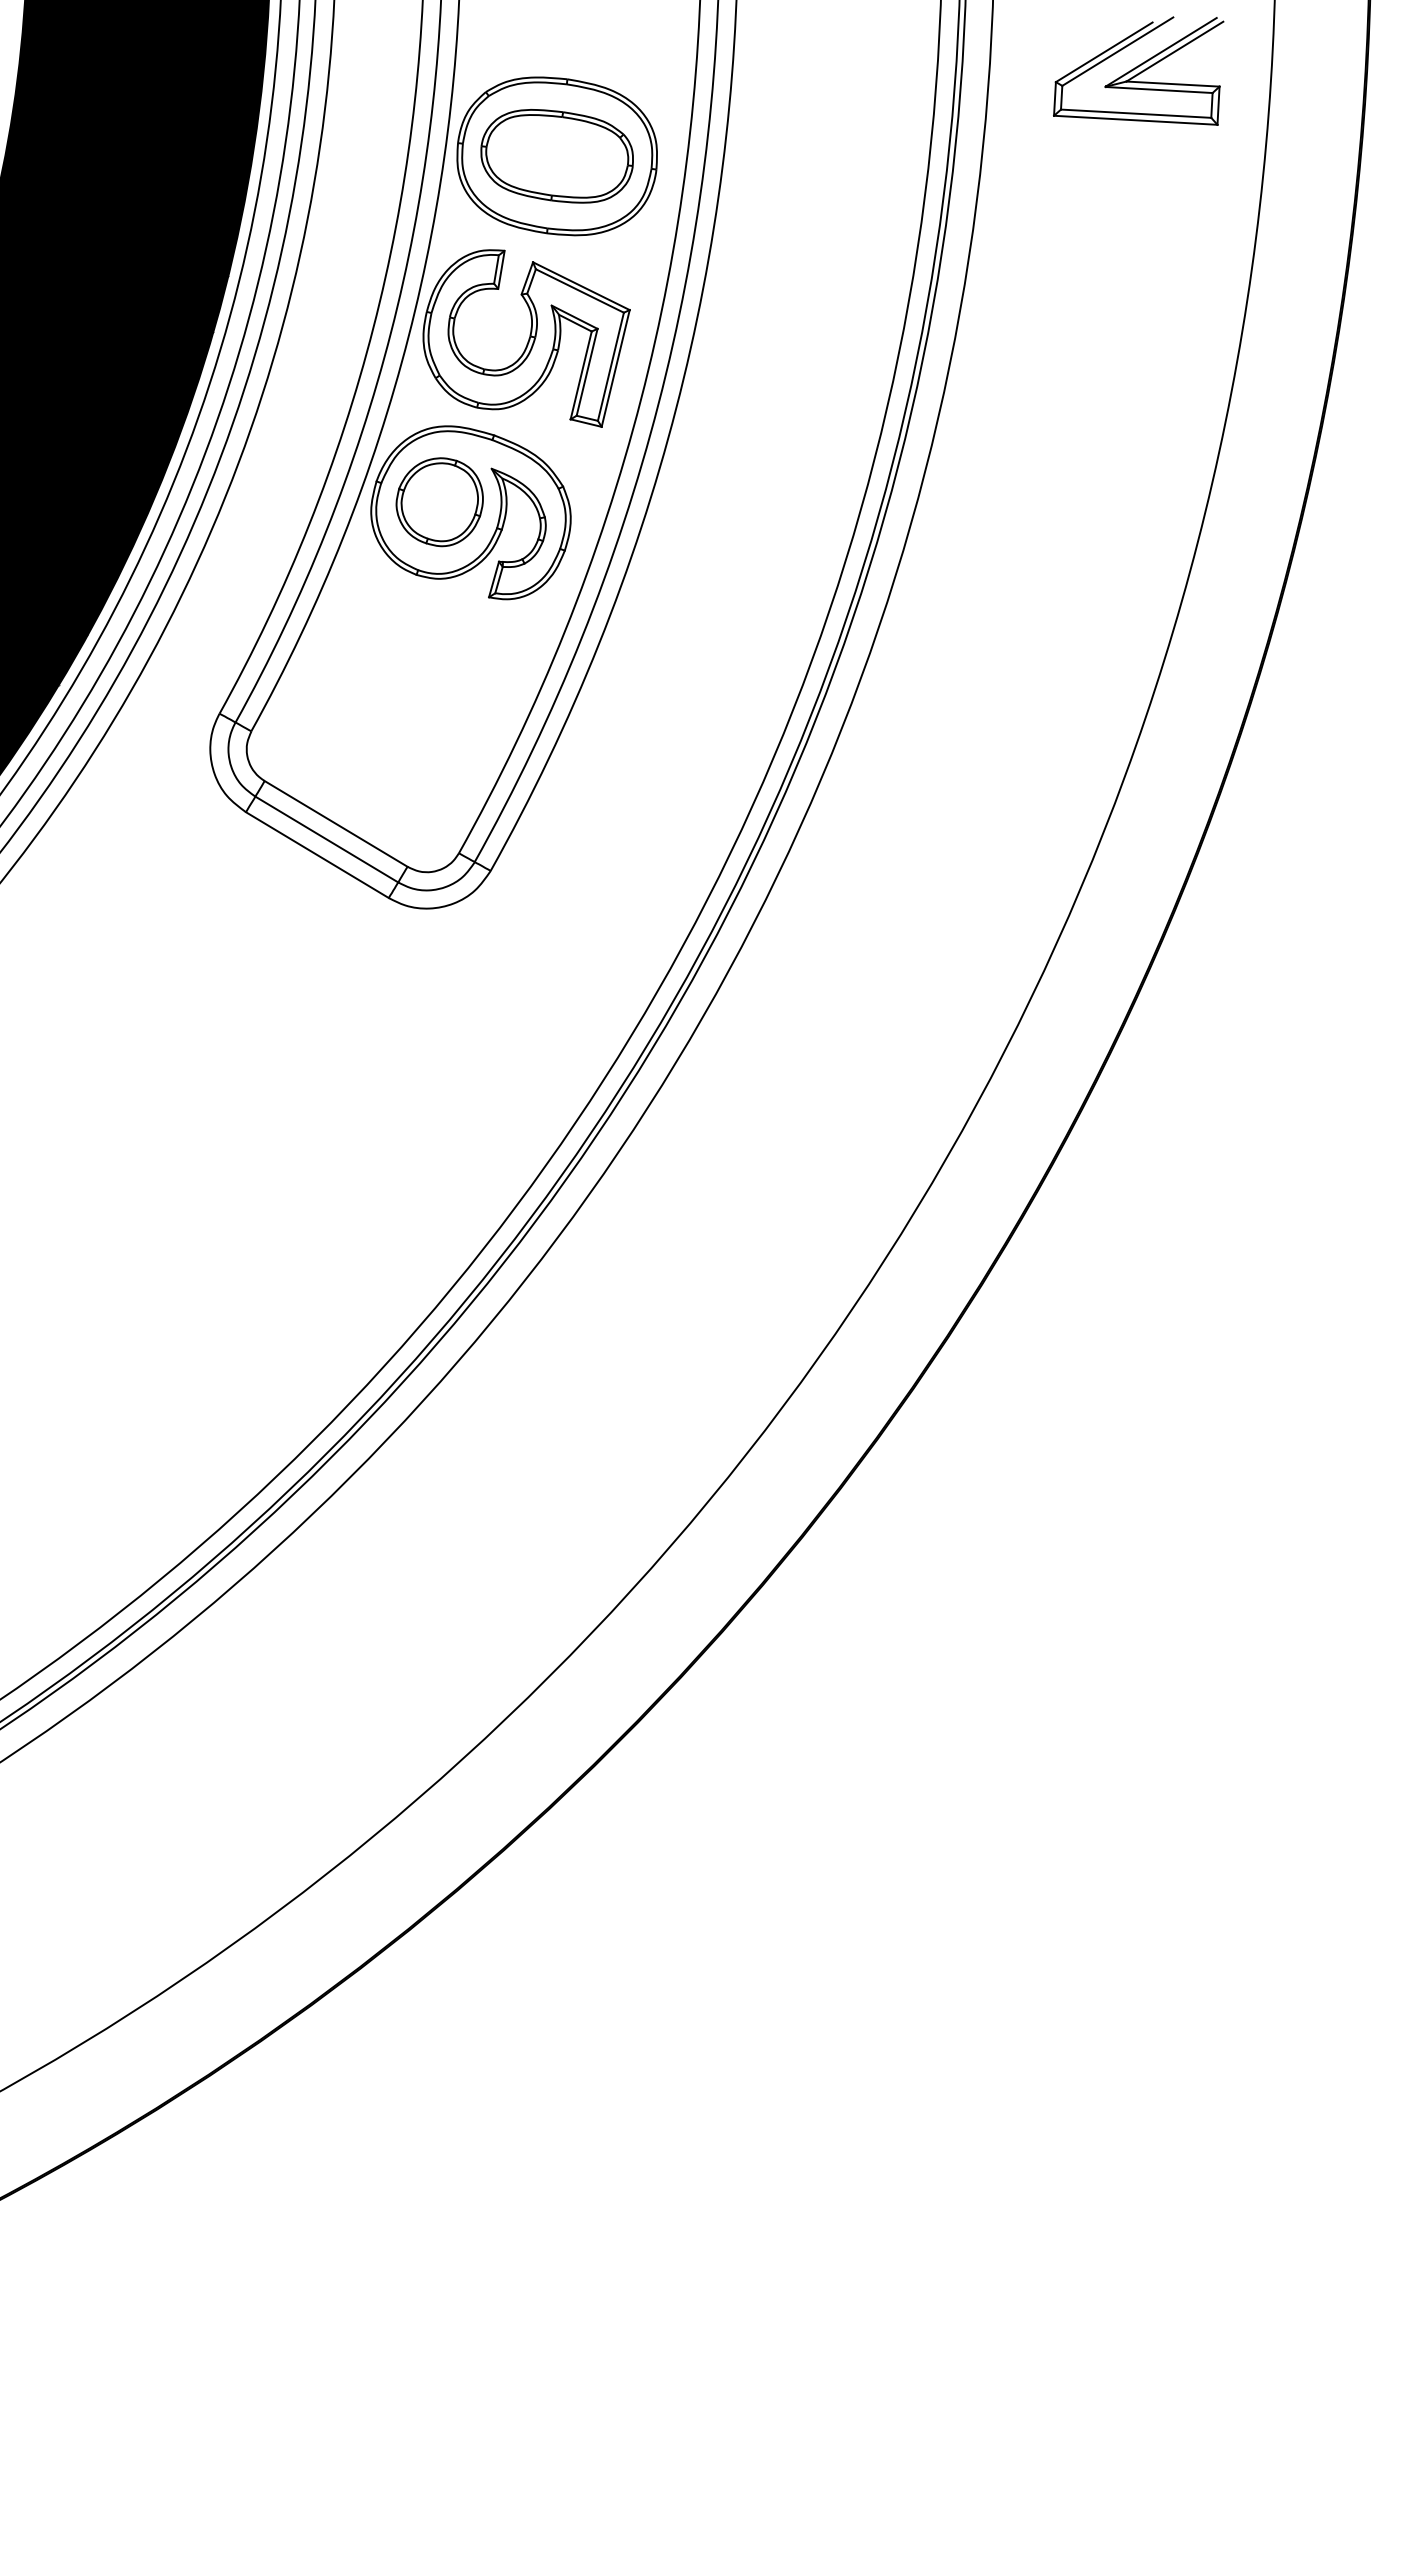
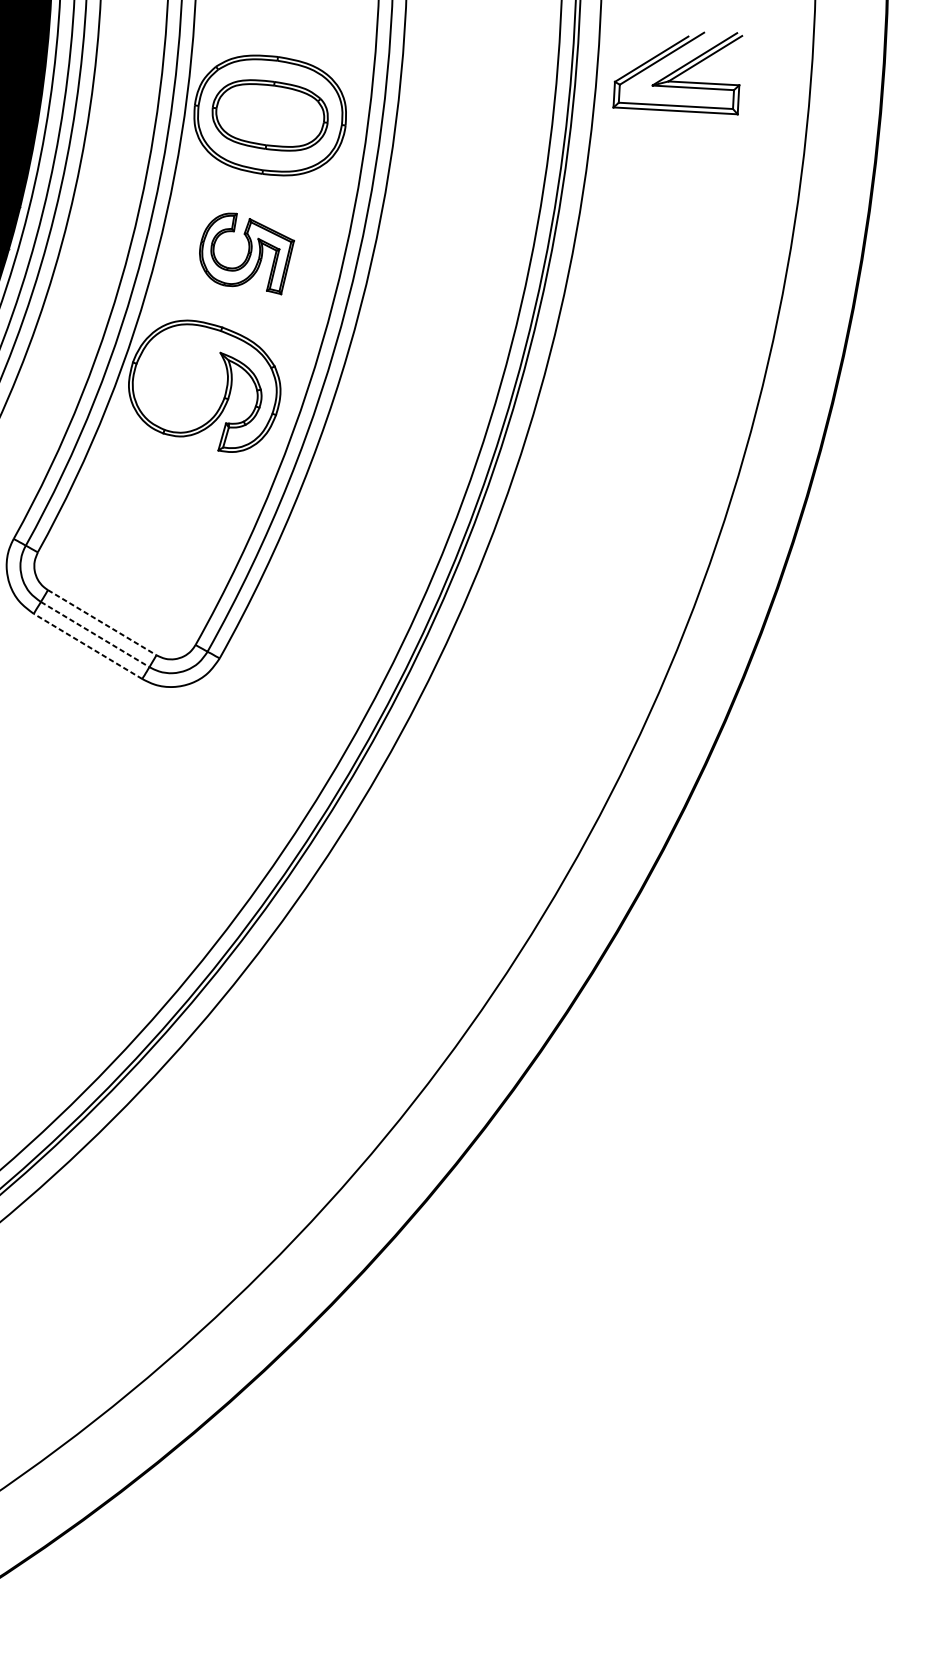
part: (1138, 70) -> (677, 73), moved
part: (526, 338) -> (246, 253), size x0.6
part: (439, 502) -> (180, 378), removed
line: (336, 824) -> (102, 623), solid -> dashed
line: (327, 839) -> (95, 634), solid -> dashed
line: (316, 854) -> (87, 645), solid -> dashed

